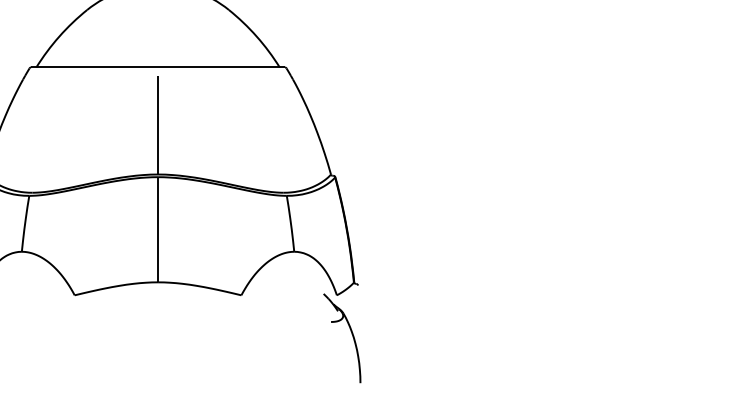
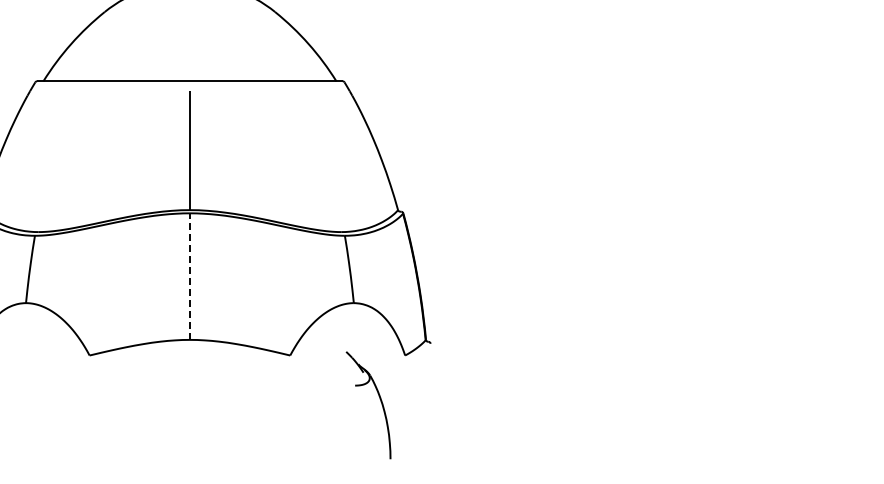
line: (157, 229) -> (189, 276), solid -> dashed
part: (352, 336) -> (380, 402), moved

